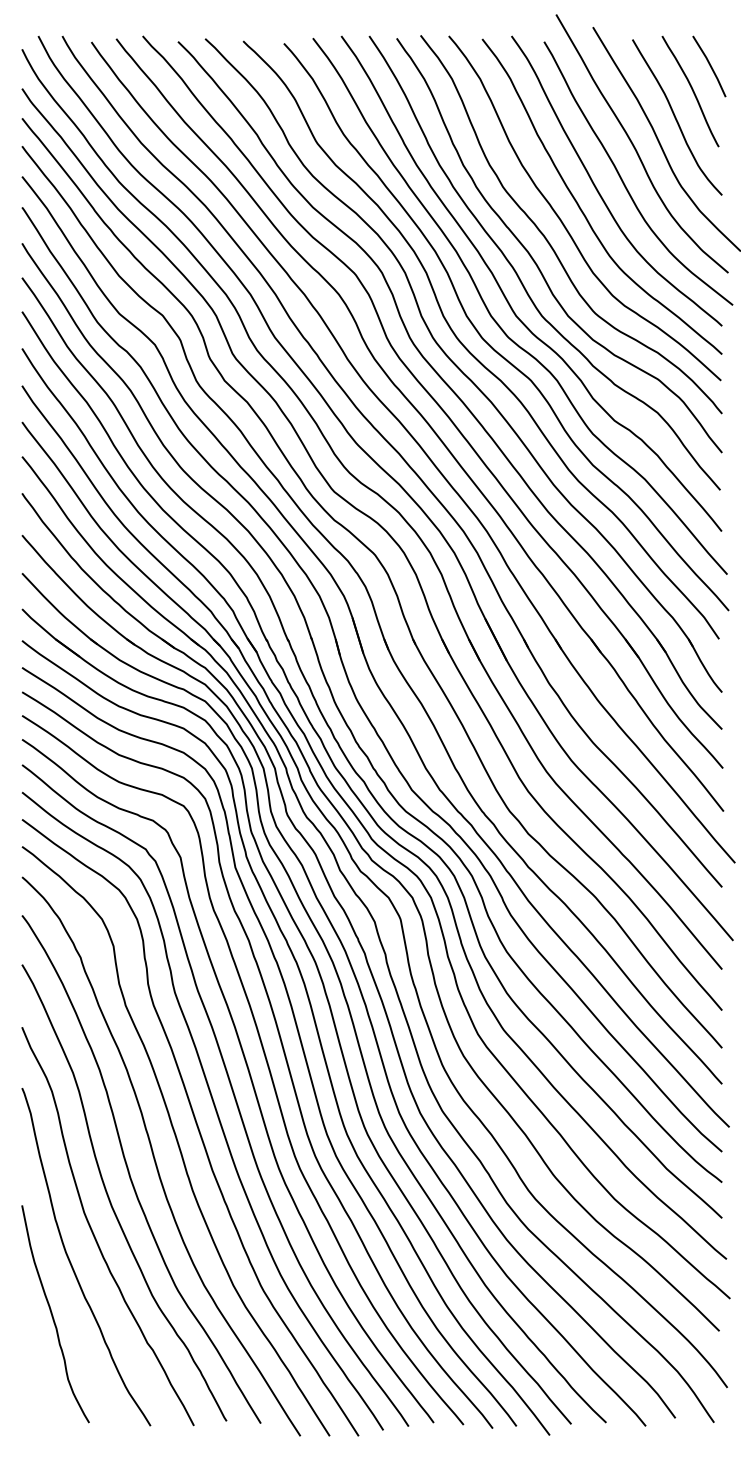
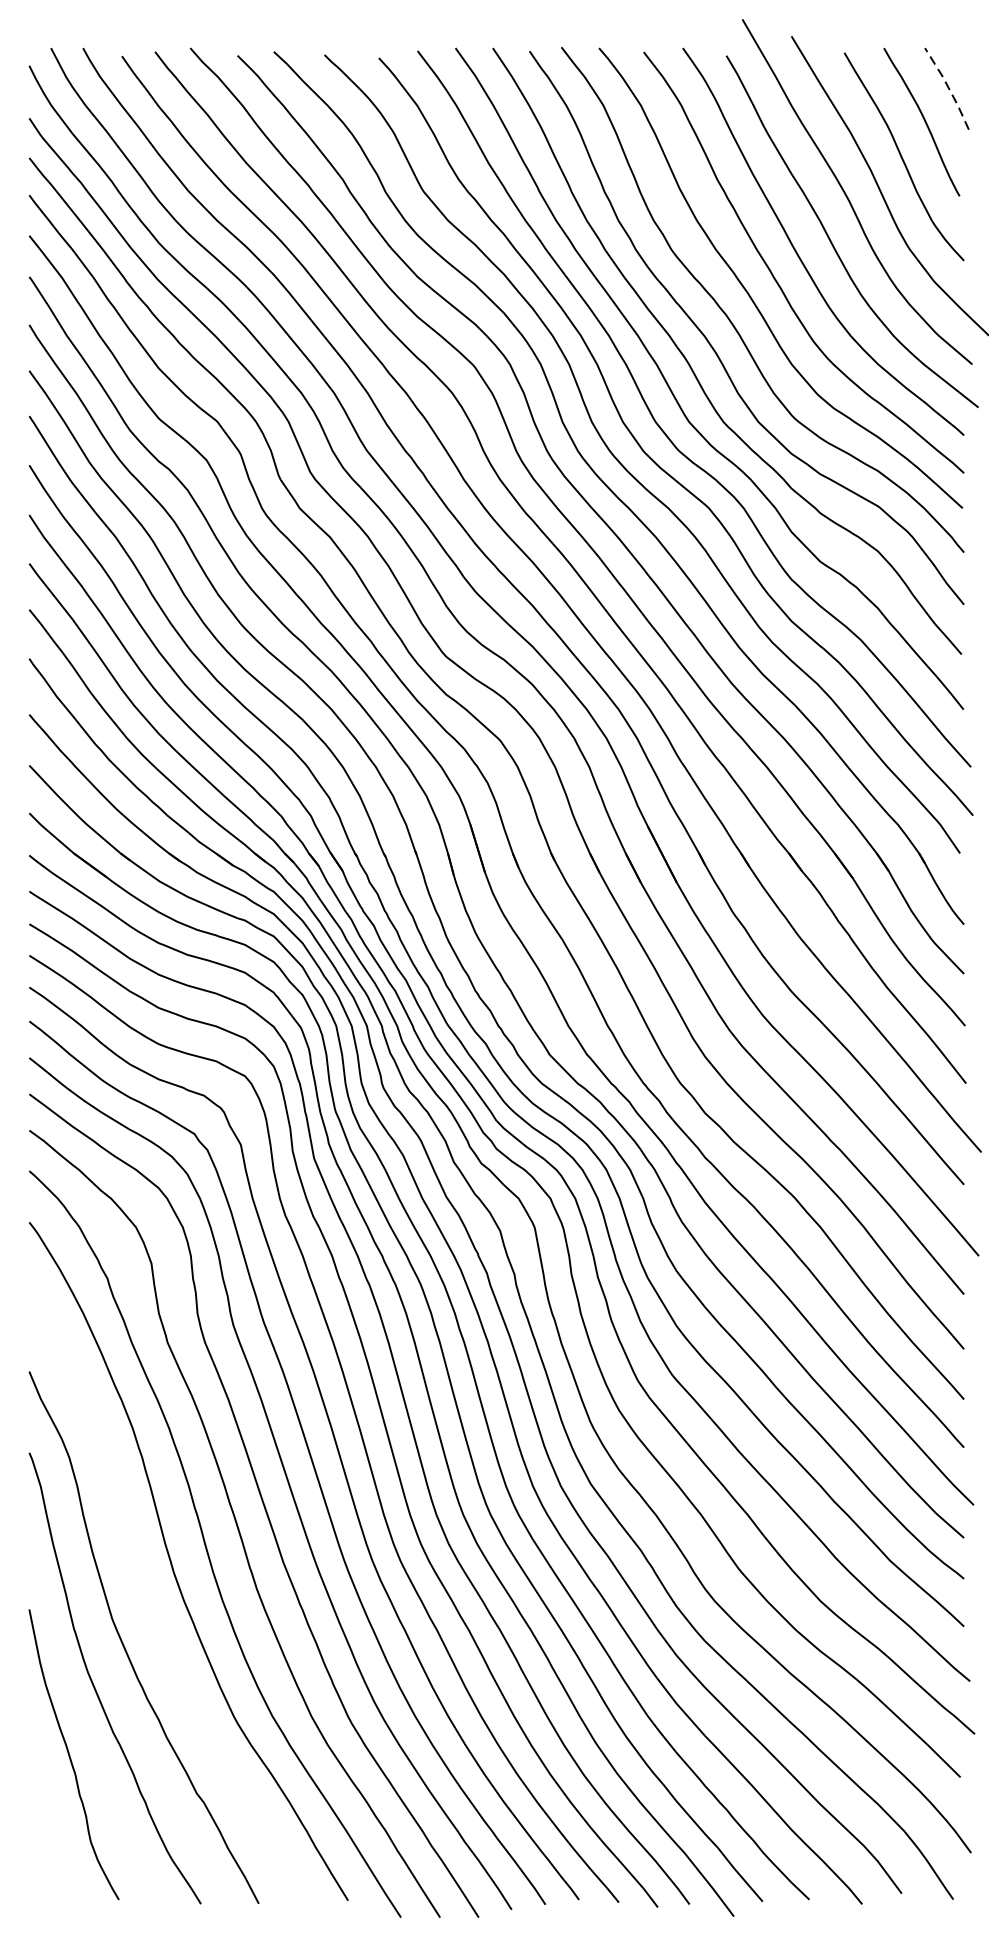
line: (710, 65) -> (948, 87), solid -> dashed
curve: (109, 1196) -> (146, 1597), removed

